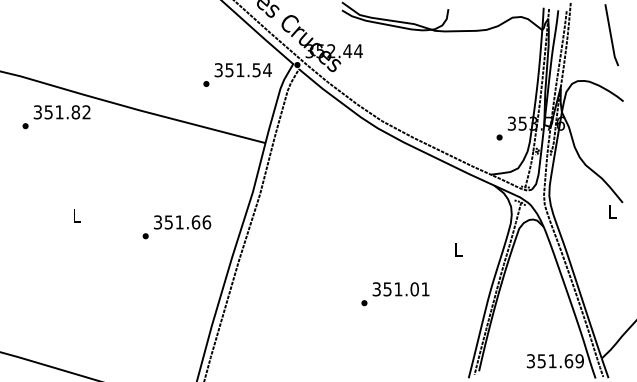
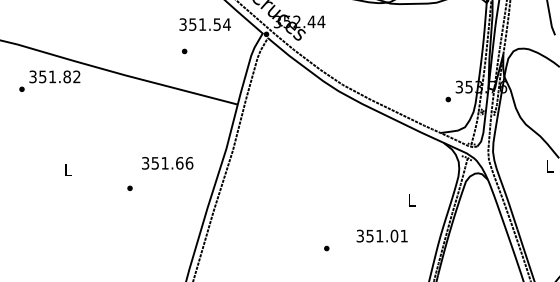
text: (242, 70) -> (204, 24), moved
text: (182, 222) -> (167, 163), moved
text: (400, 289) -> (381, 236), moved

